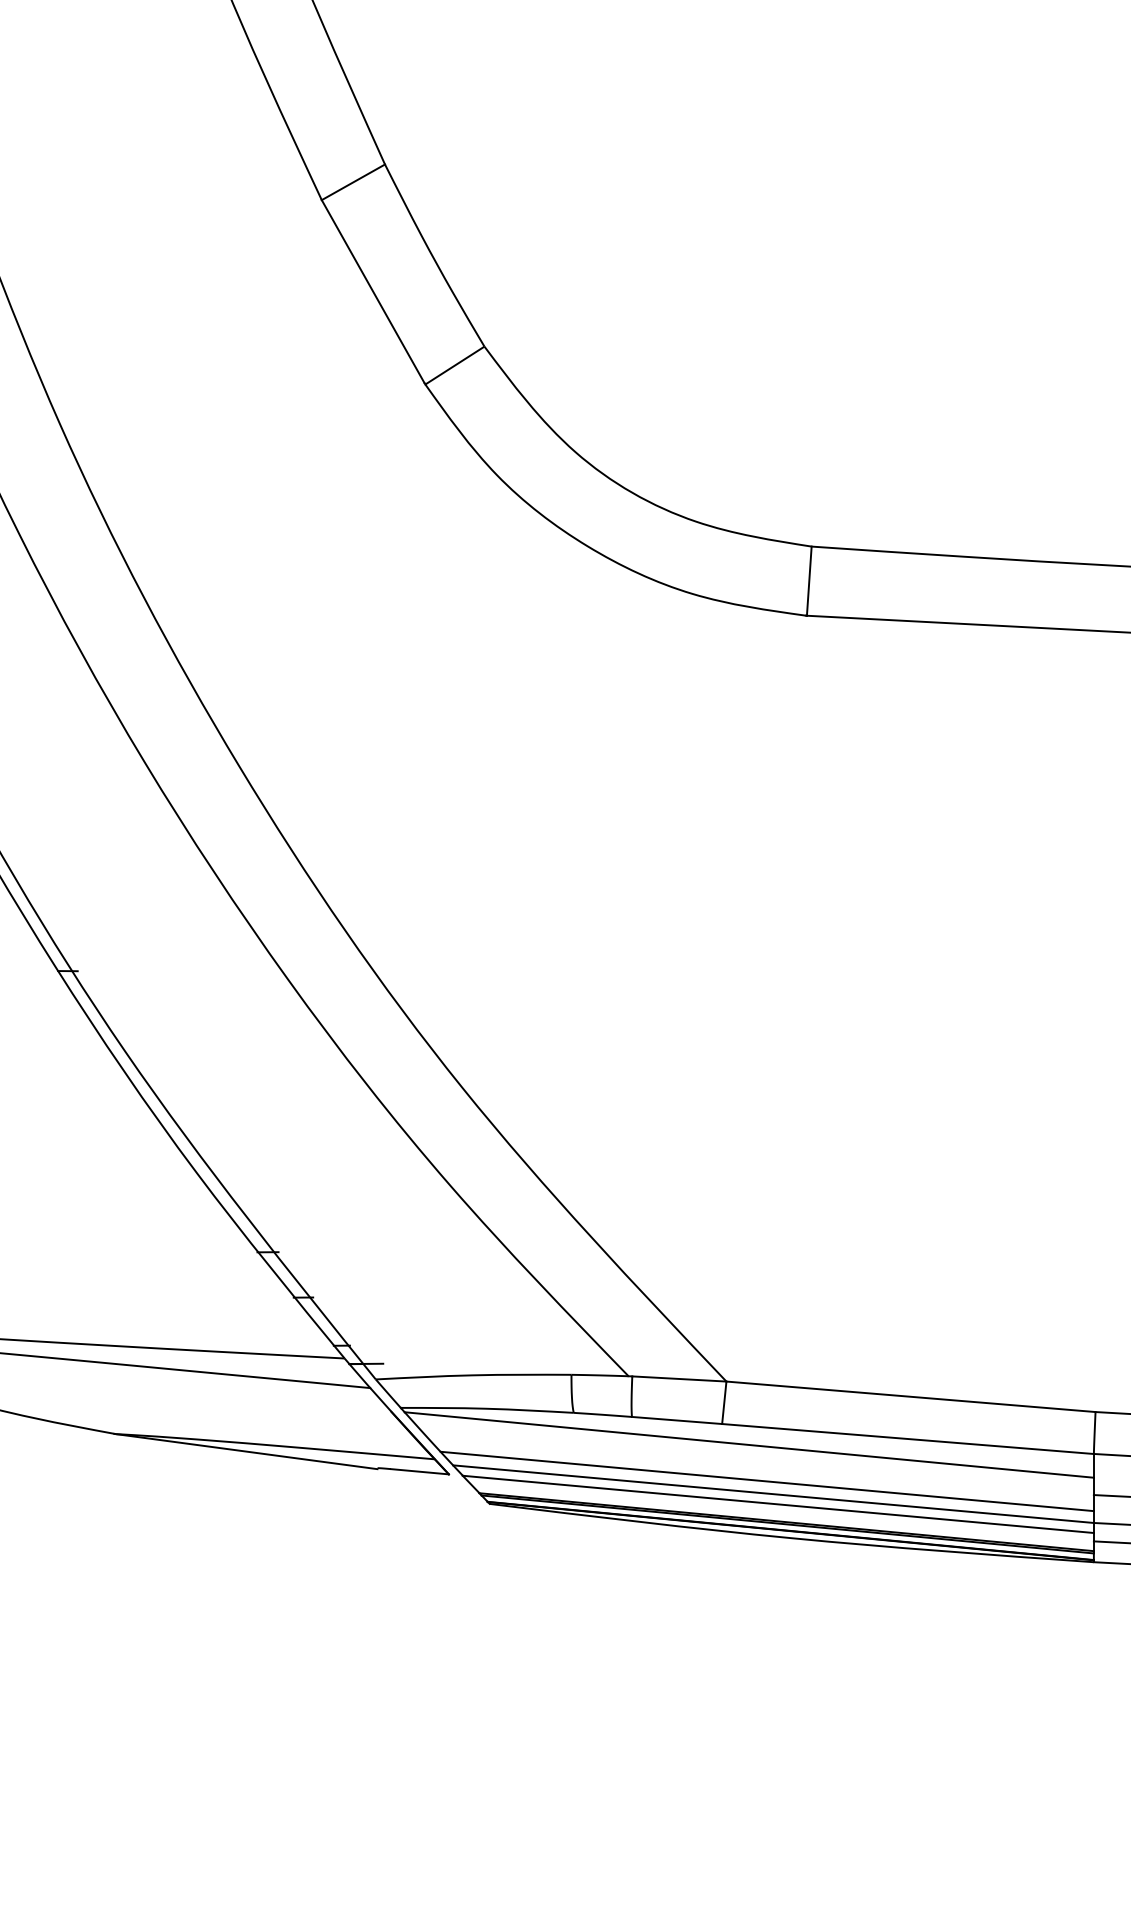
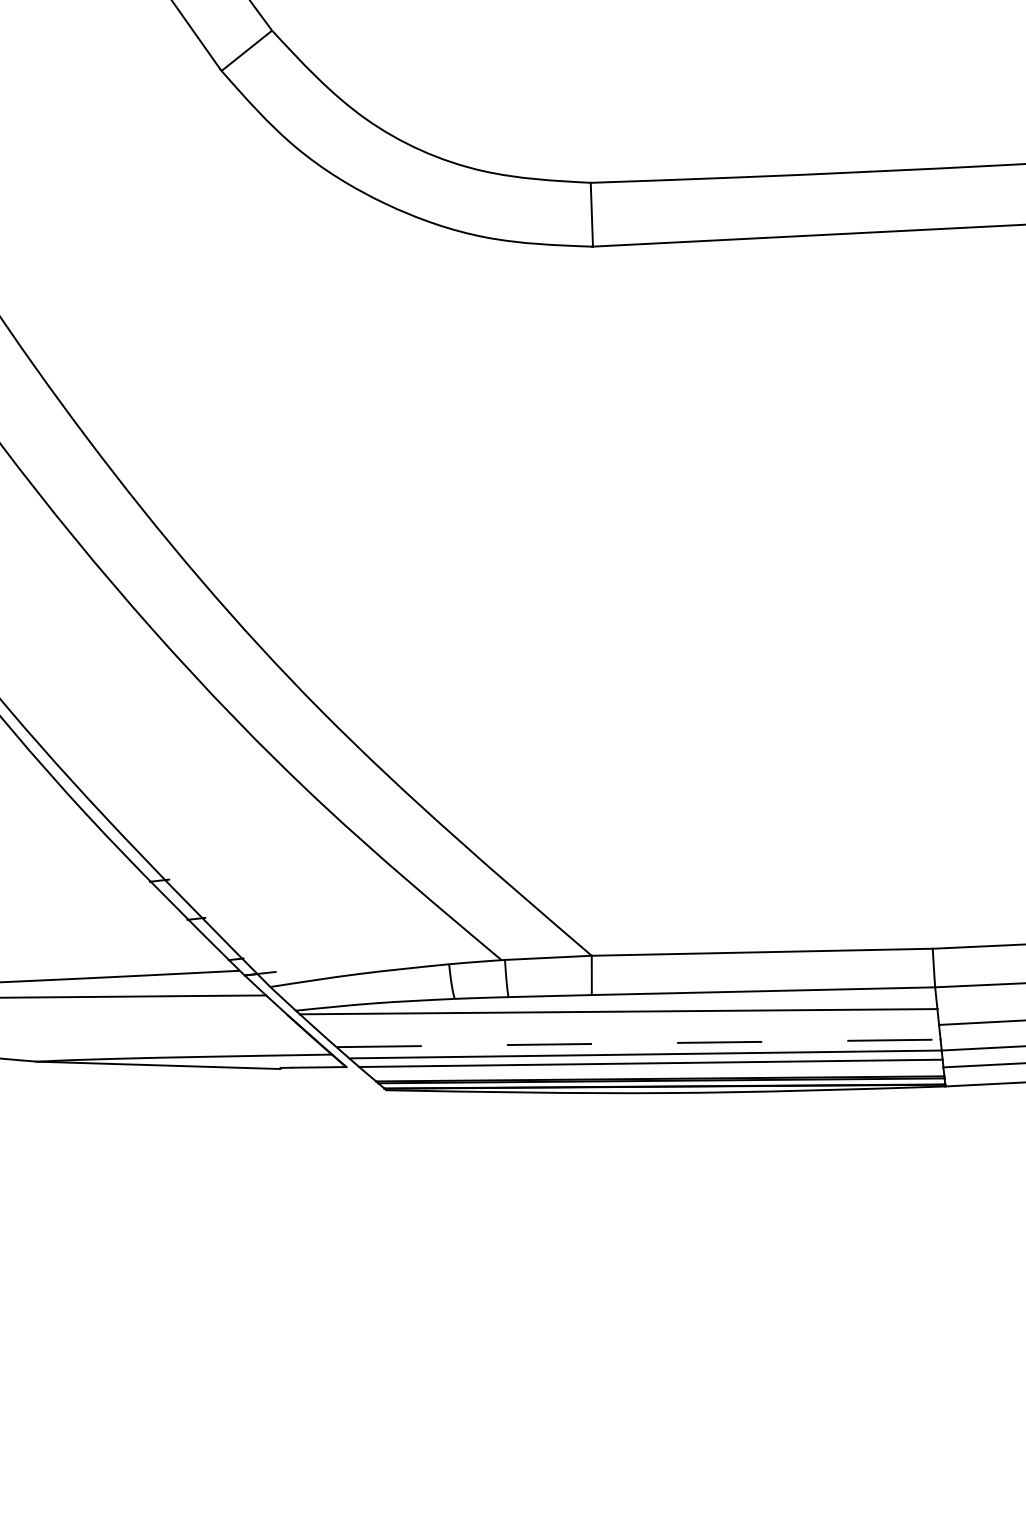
line: (767, 1481) -> (638, 1043), solid -> dashed

